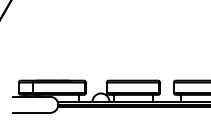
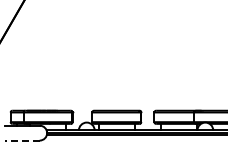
line: (30, 112) -> (21, 140), solid -> dashed

